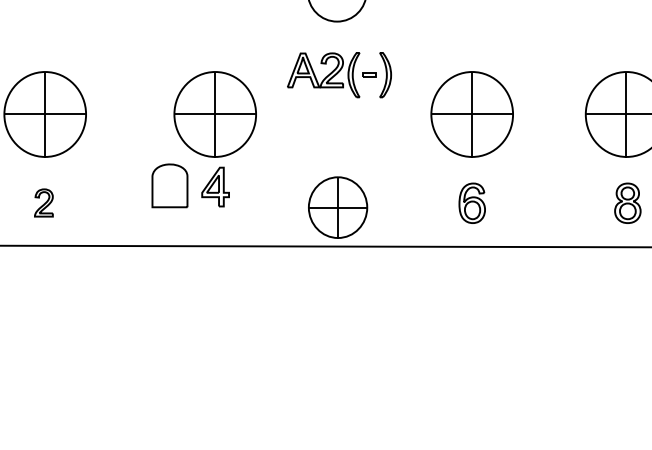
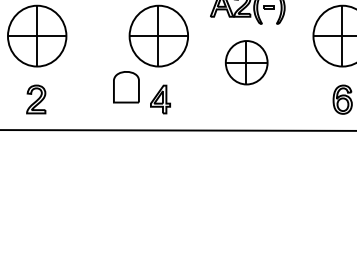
part: (215, 186) -> (160, 99), moved
part: (43, 202) -> (35, 99), size x1.43
part: (338, 207) -> (247, 62), moved

